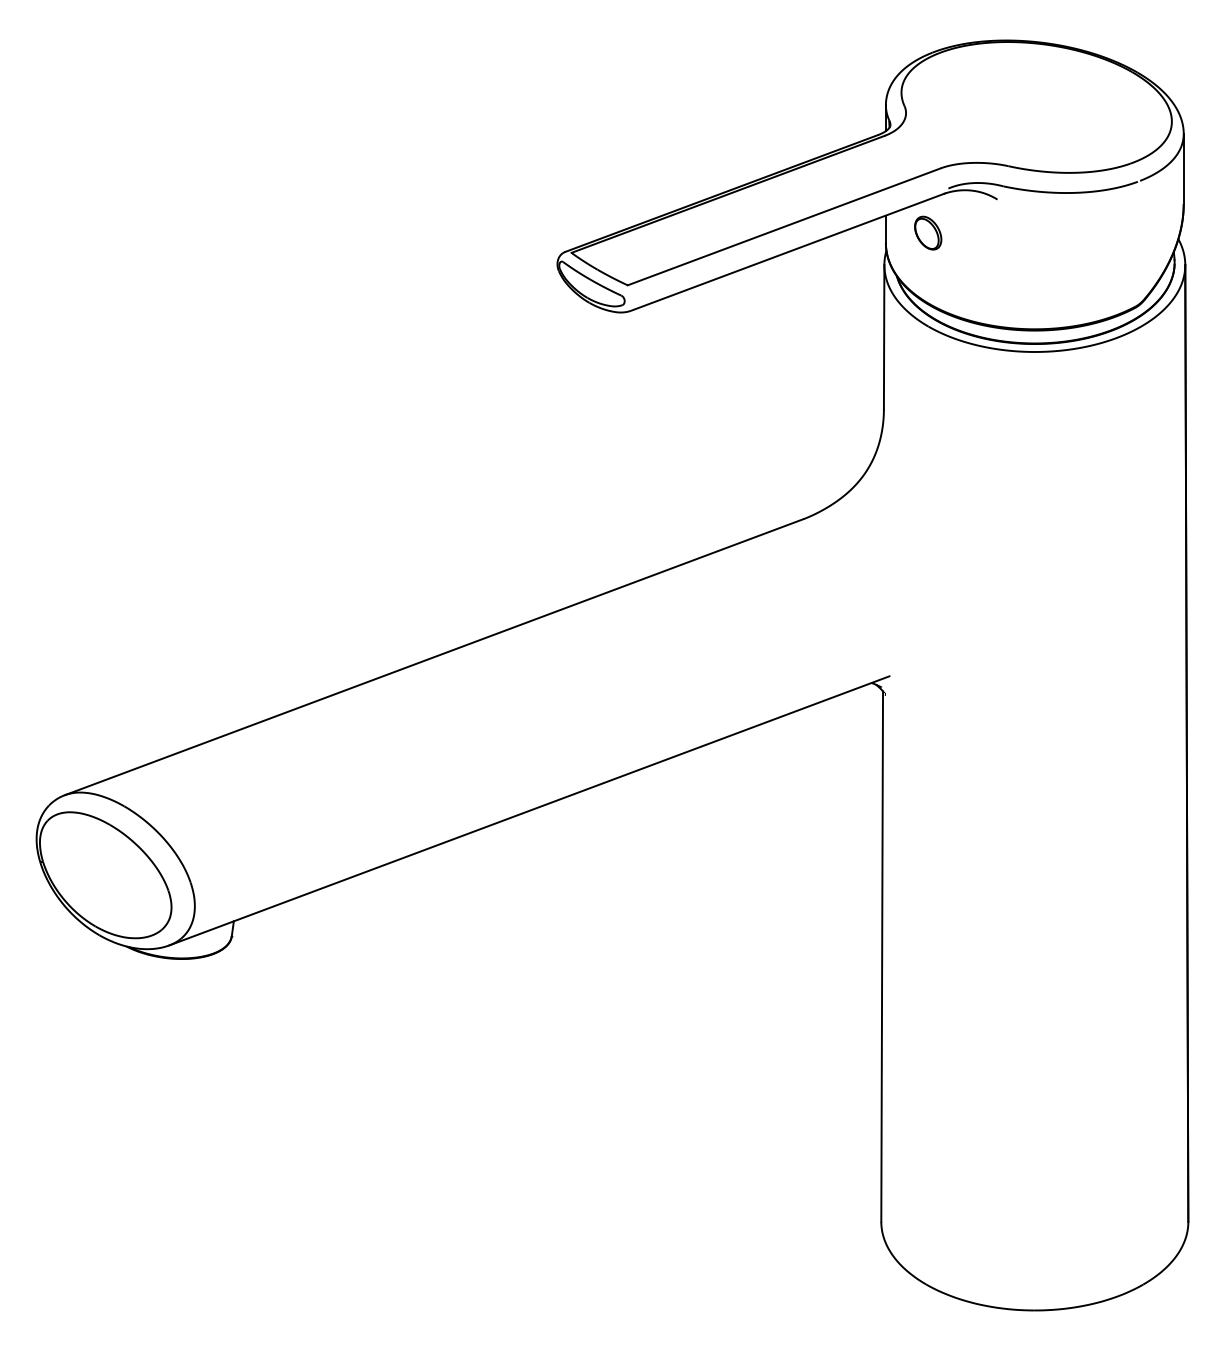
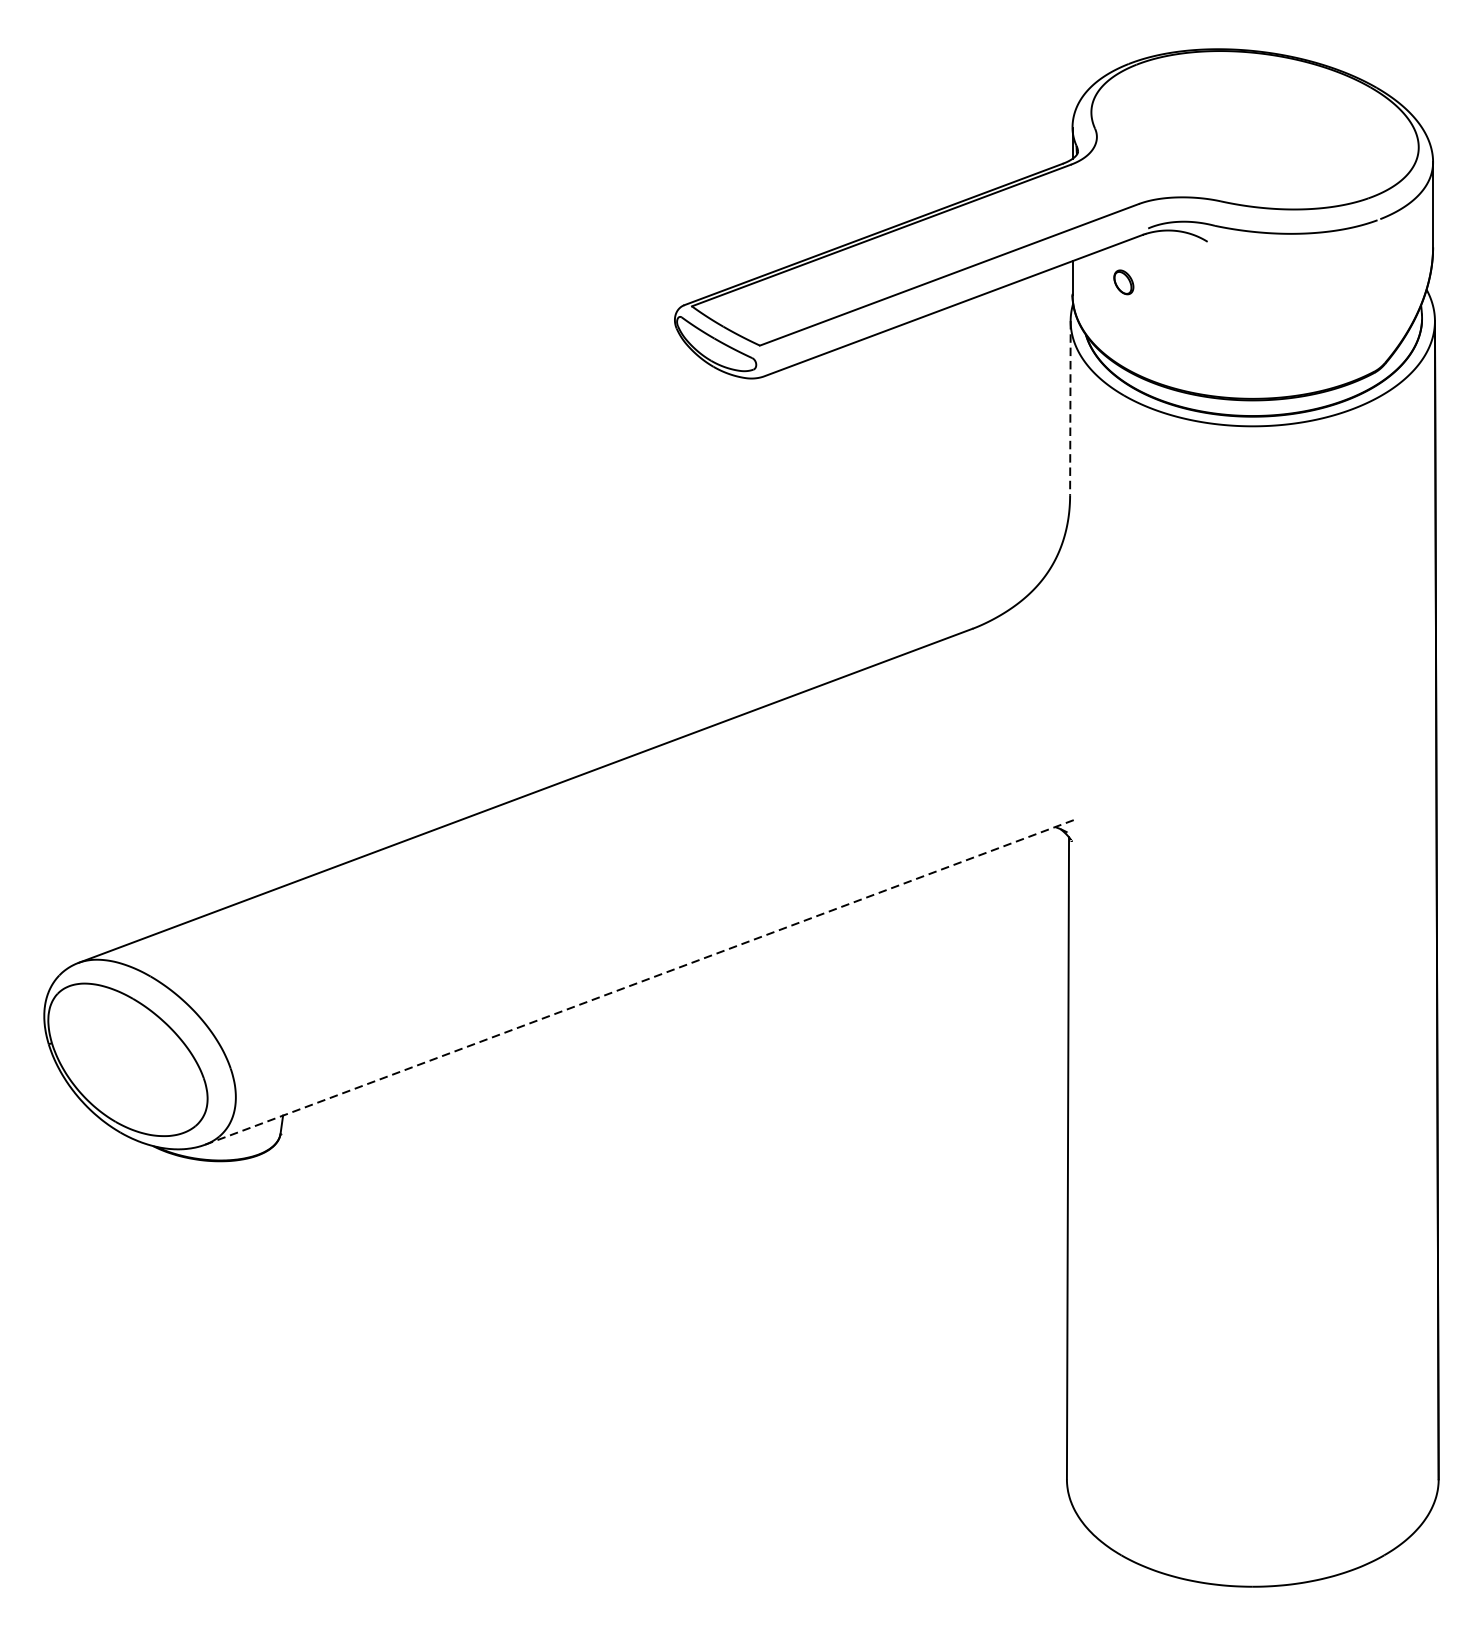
part: (928, 232) -> (1124, 281), size x0.6
line: (884, 337) -> (1070, 408), solid -> dashed
line: (529, 810) -> (641, 981), solid -> dashed

